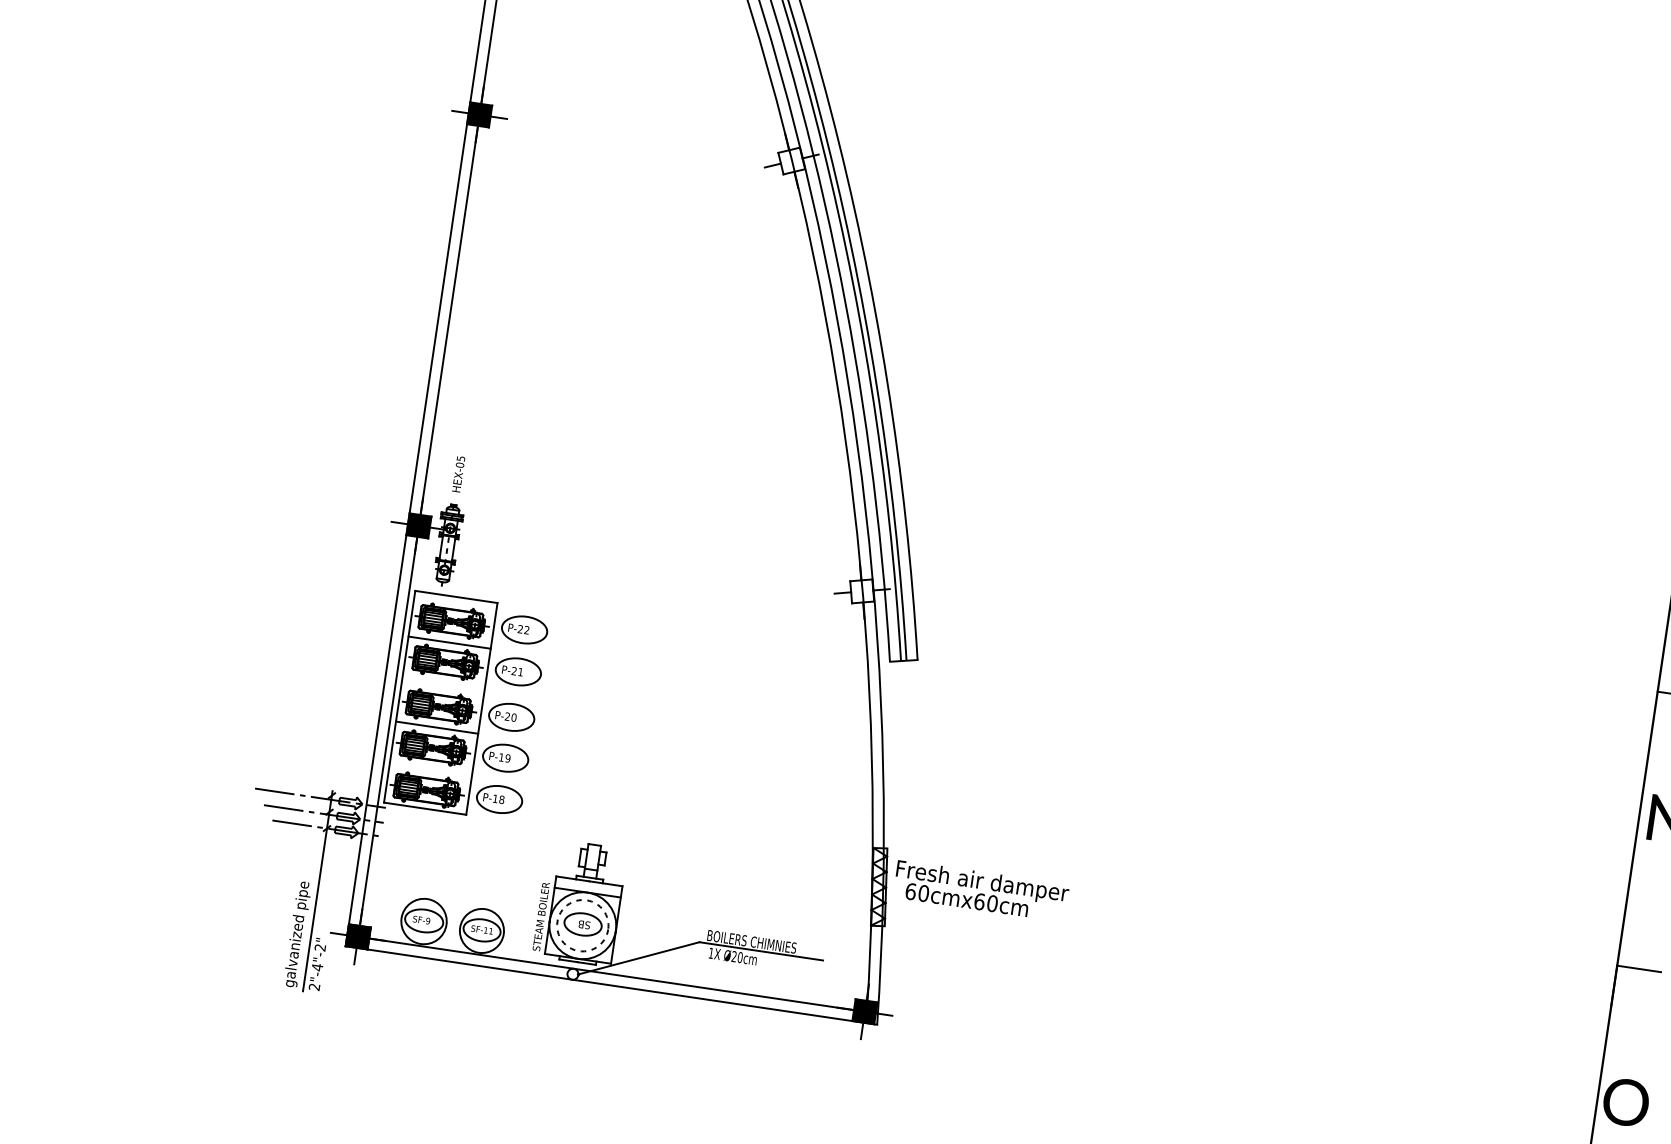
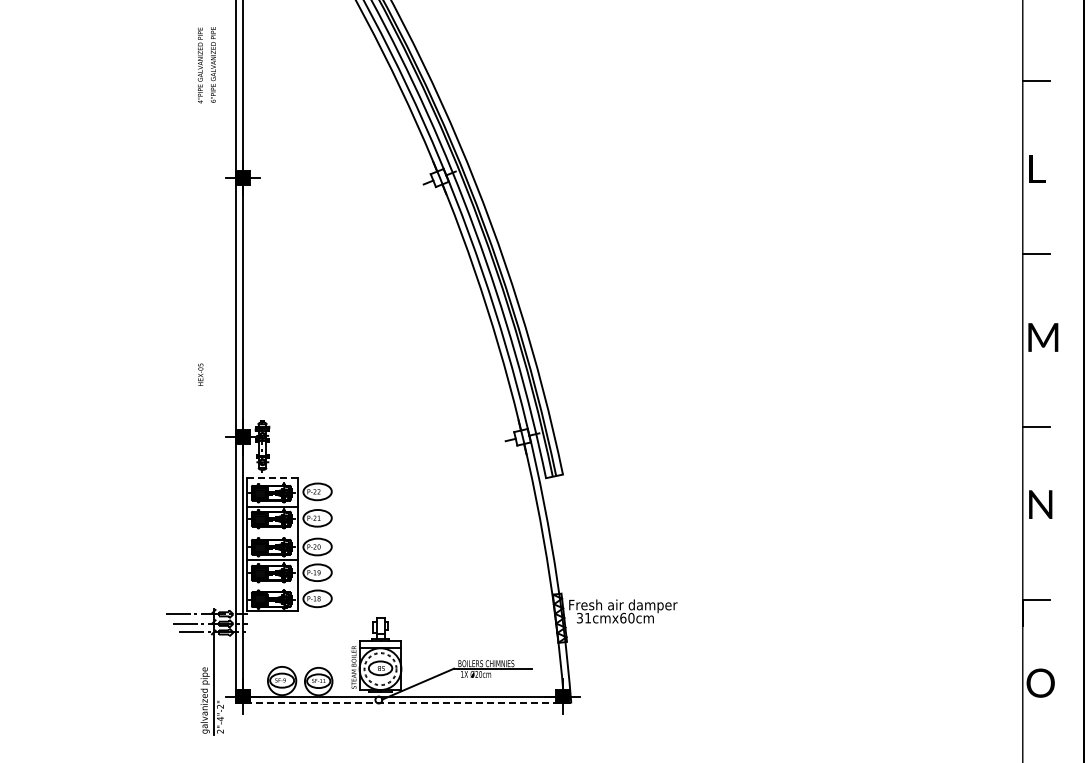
text: (458, 473) -> (200, 374), moved
line: (456, 596) -> (272, 477), solid -> dashed
text: (916, 891) -> (583, 617), 60cmx60cm -> 31cmx60cm
line: (611, 985) -> (403, 703), solid -> dashed

